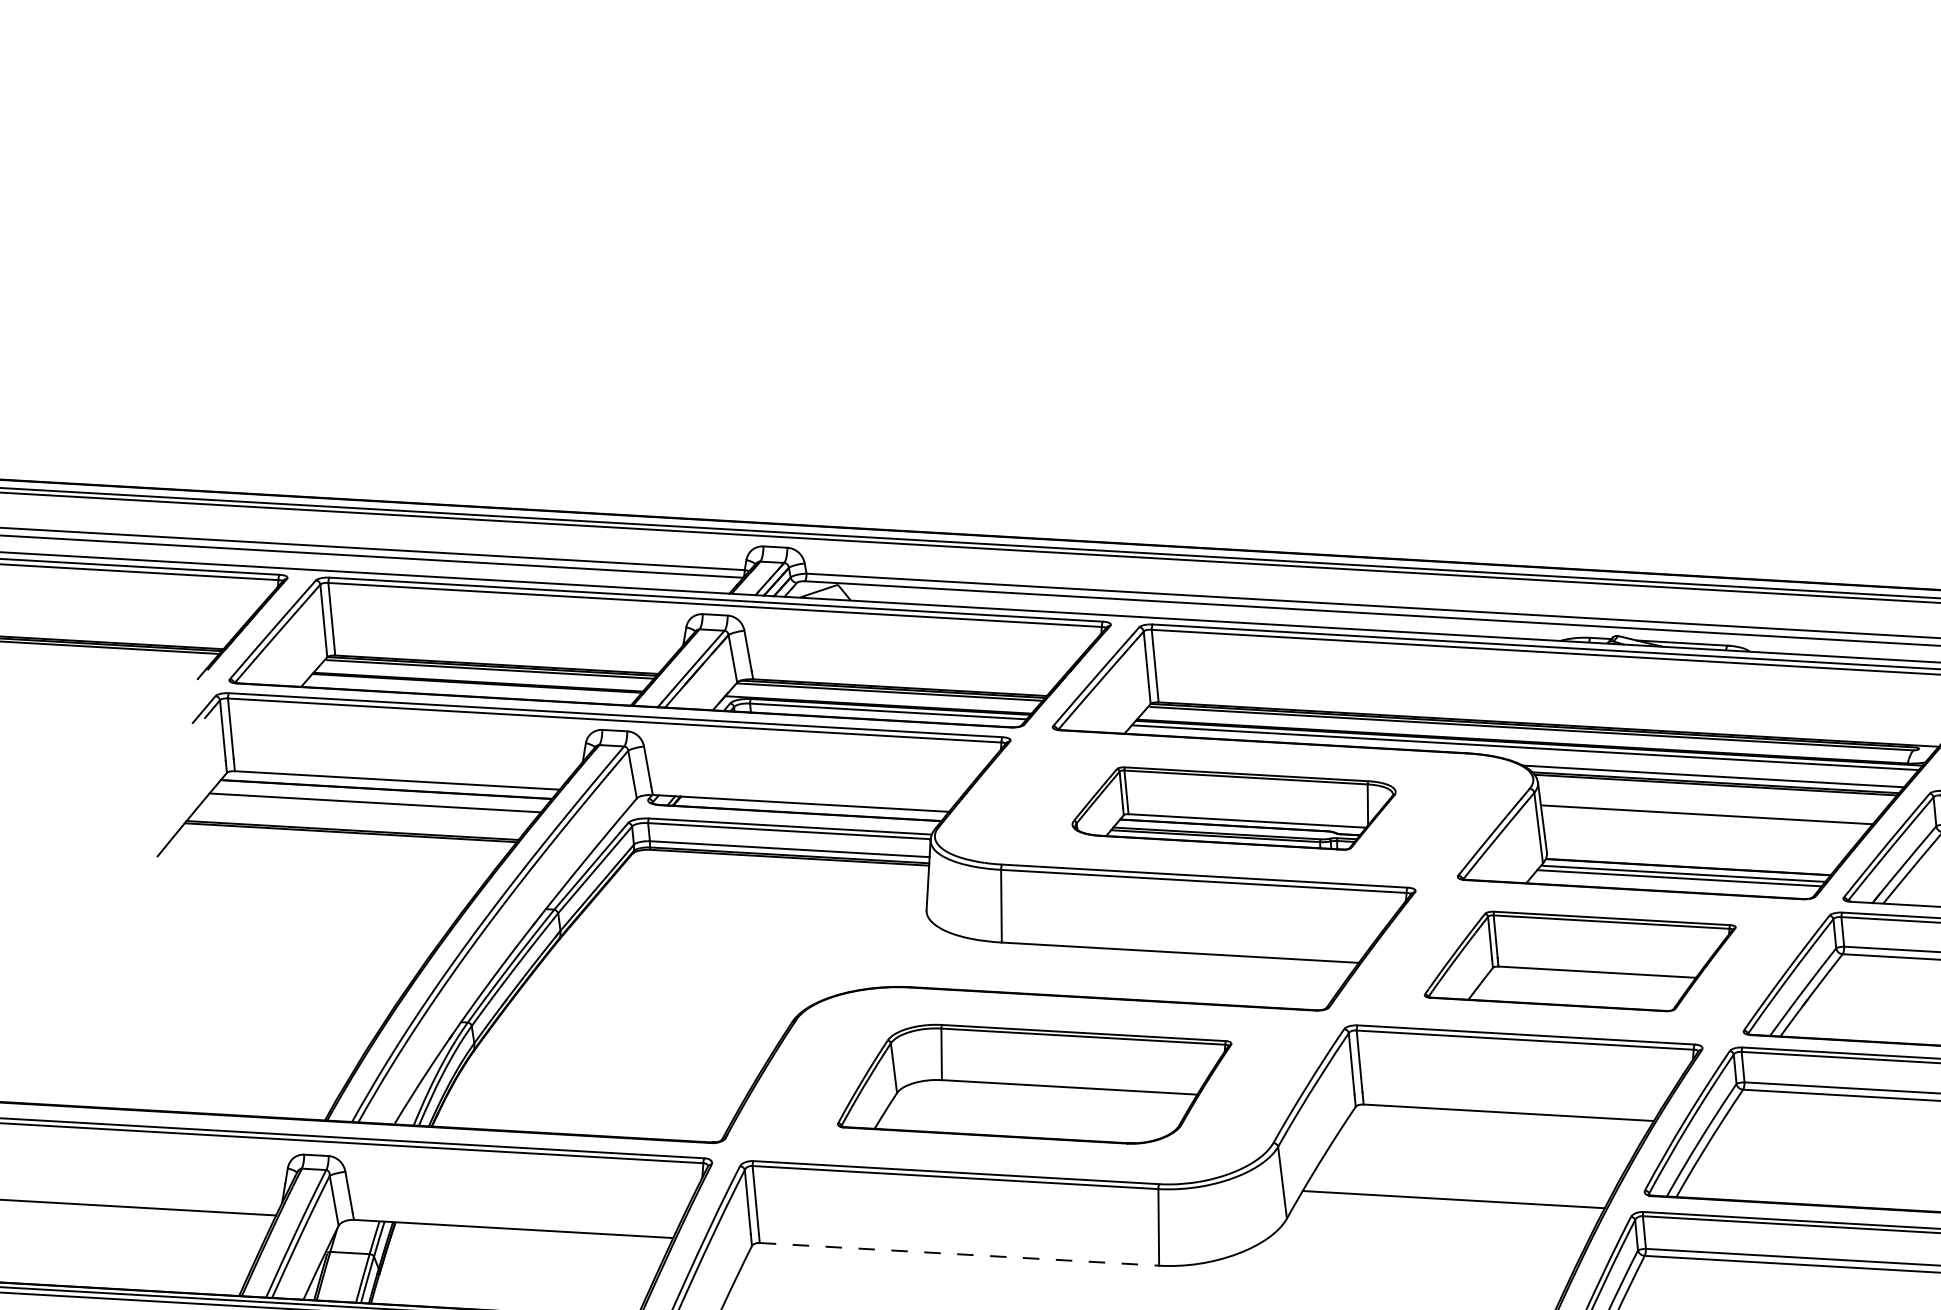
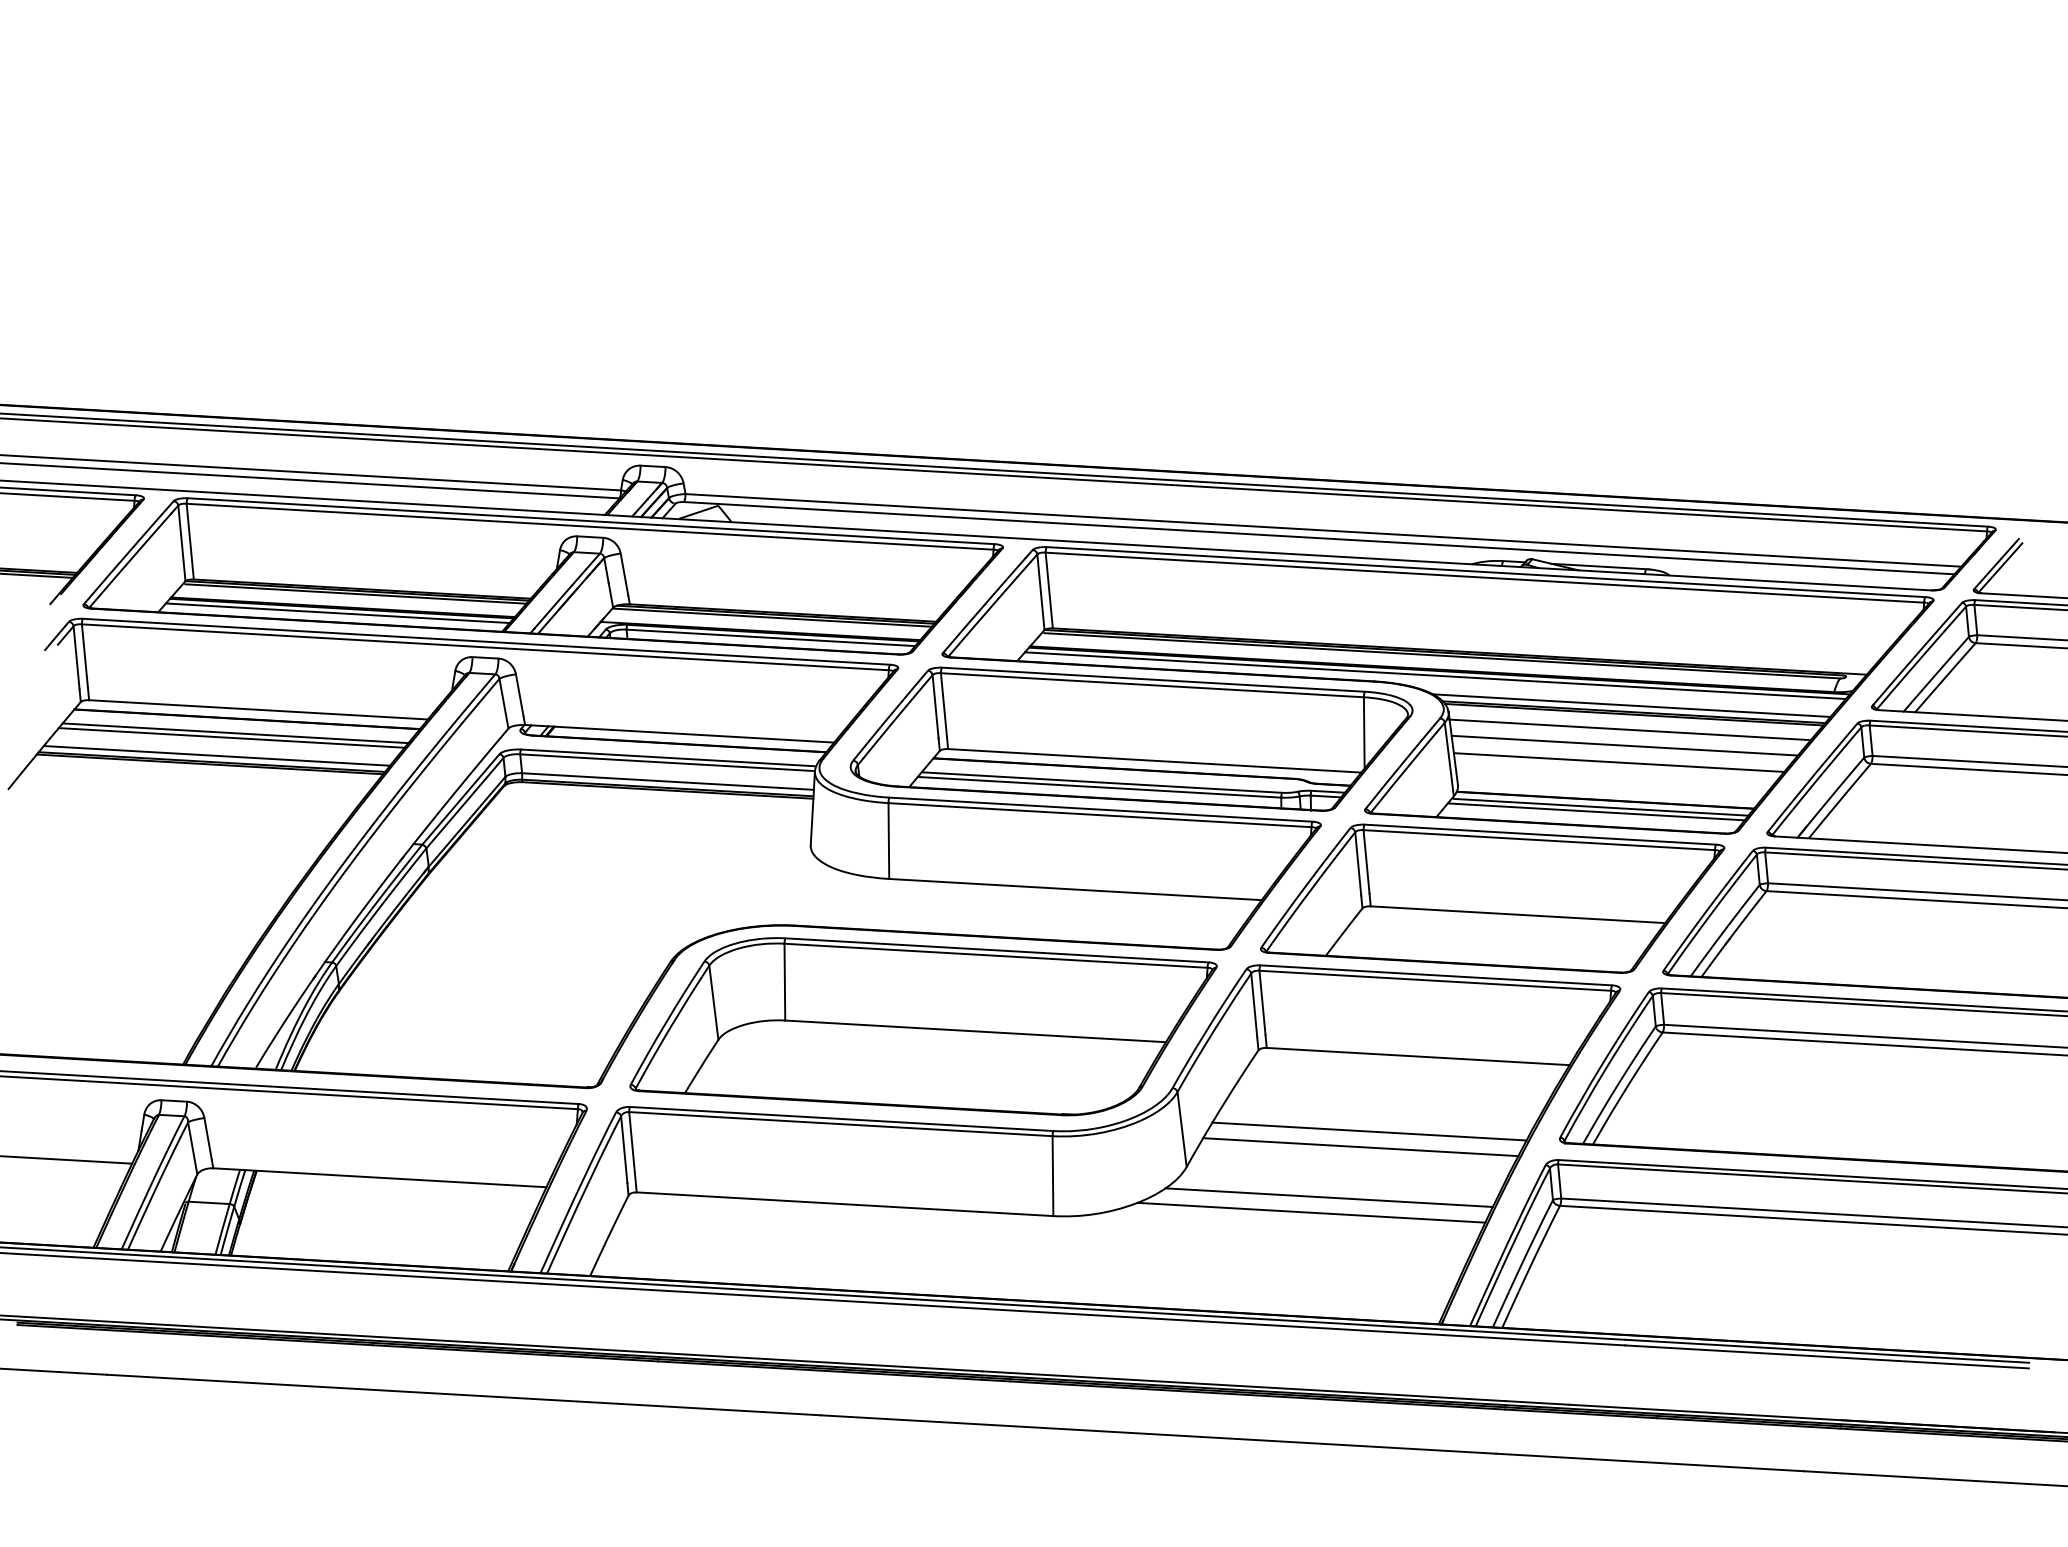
line: (472, 688) -> (337, 613), added
line: (1711, 799) -> (1629, 729), added
line: (371, 806) -> (231, 737), added
part: (1234, 807) -> (1131, 738), size x1.67
line: (357, 824) -> (216, 755), added
line: (1700, 830) -> (1618, 762), added
part: (1580, 961) -> (1492, 898), size x1.43
part: (1034, 1083) -> (923, 1026), size x1.43
line: (1462, 1184) -> (1369, 1131), added
line: (1422, 1247) -> (1328, 1197), added
line: (959, 1254) -> (845, 1204), dashed -> solid
line: (1406, 1262) -> (1311, 1212), added

